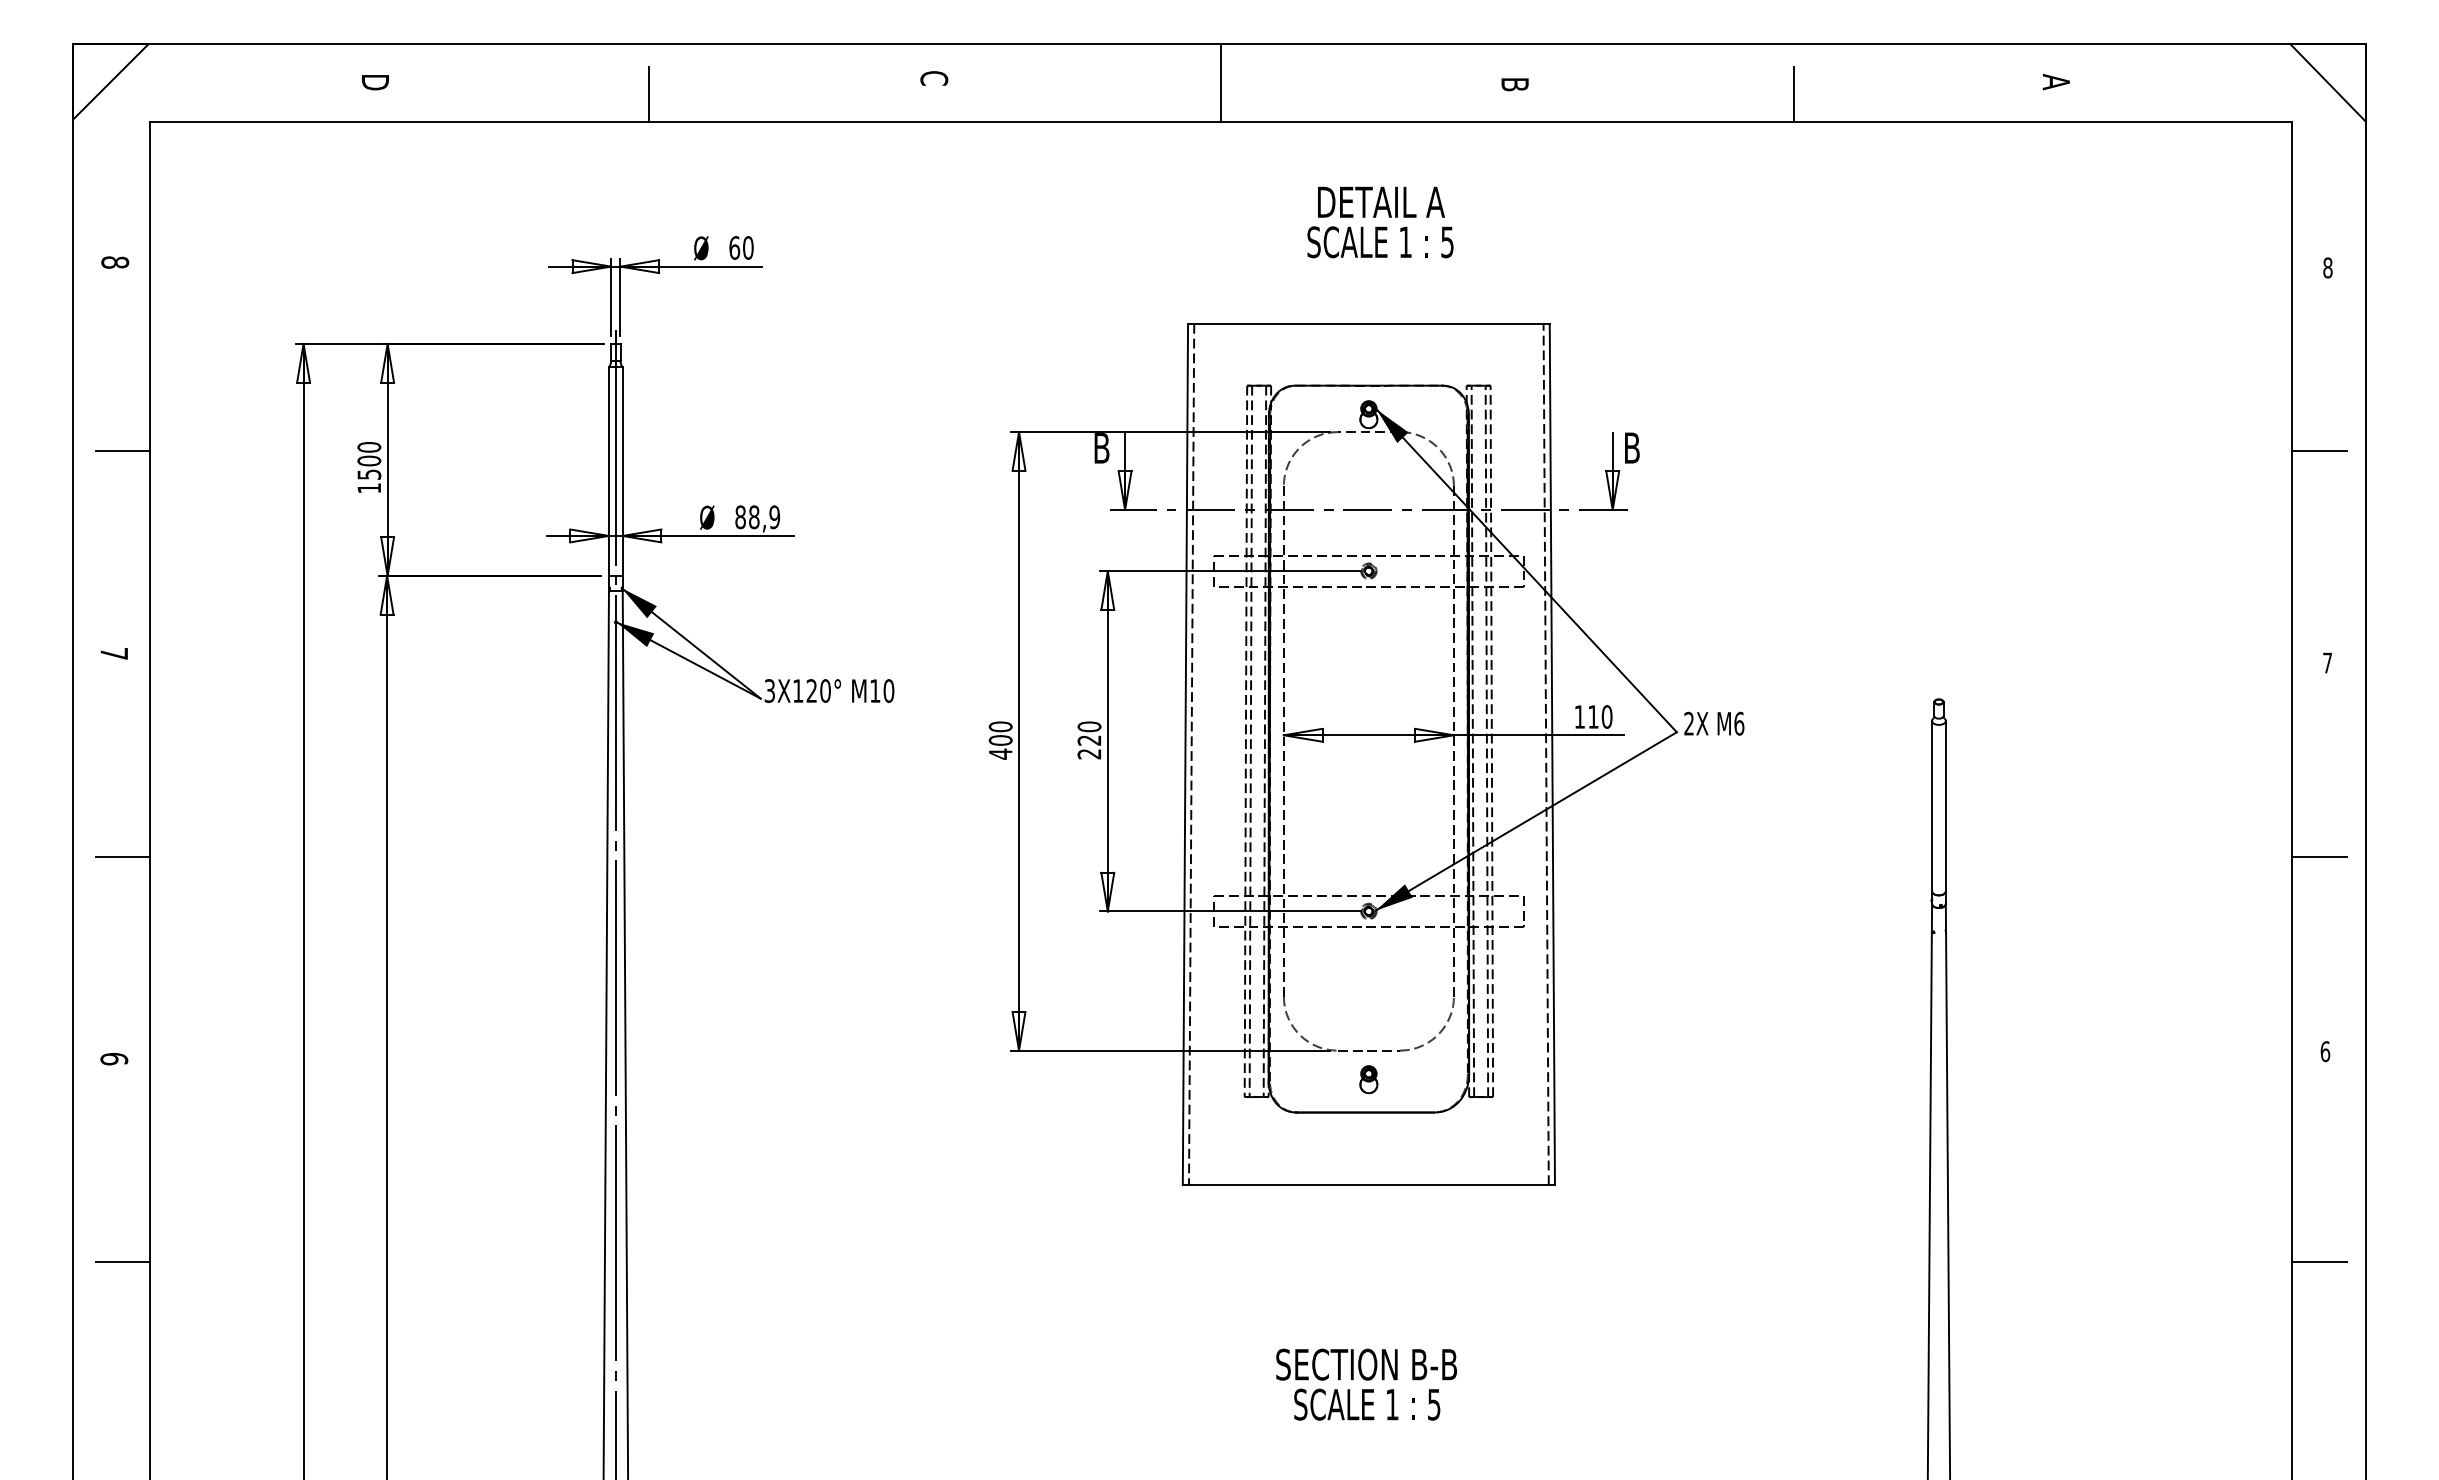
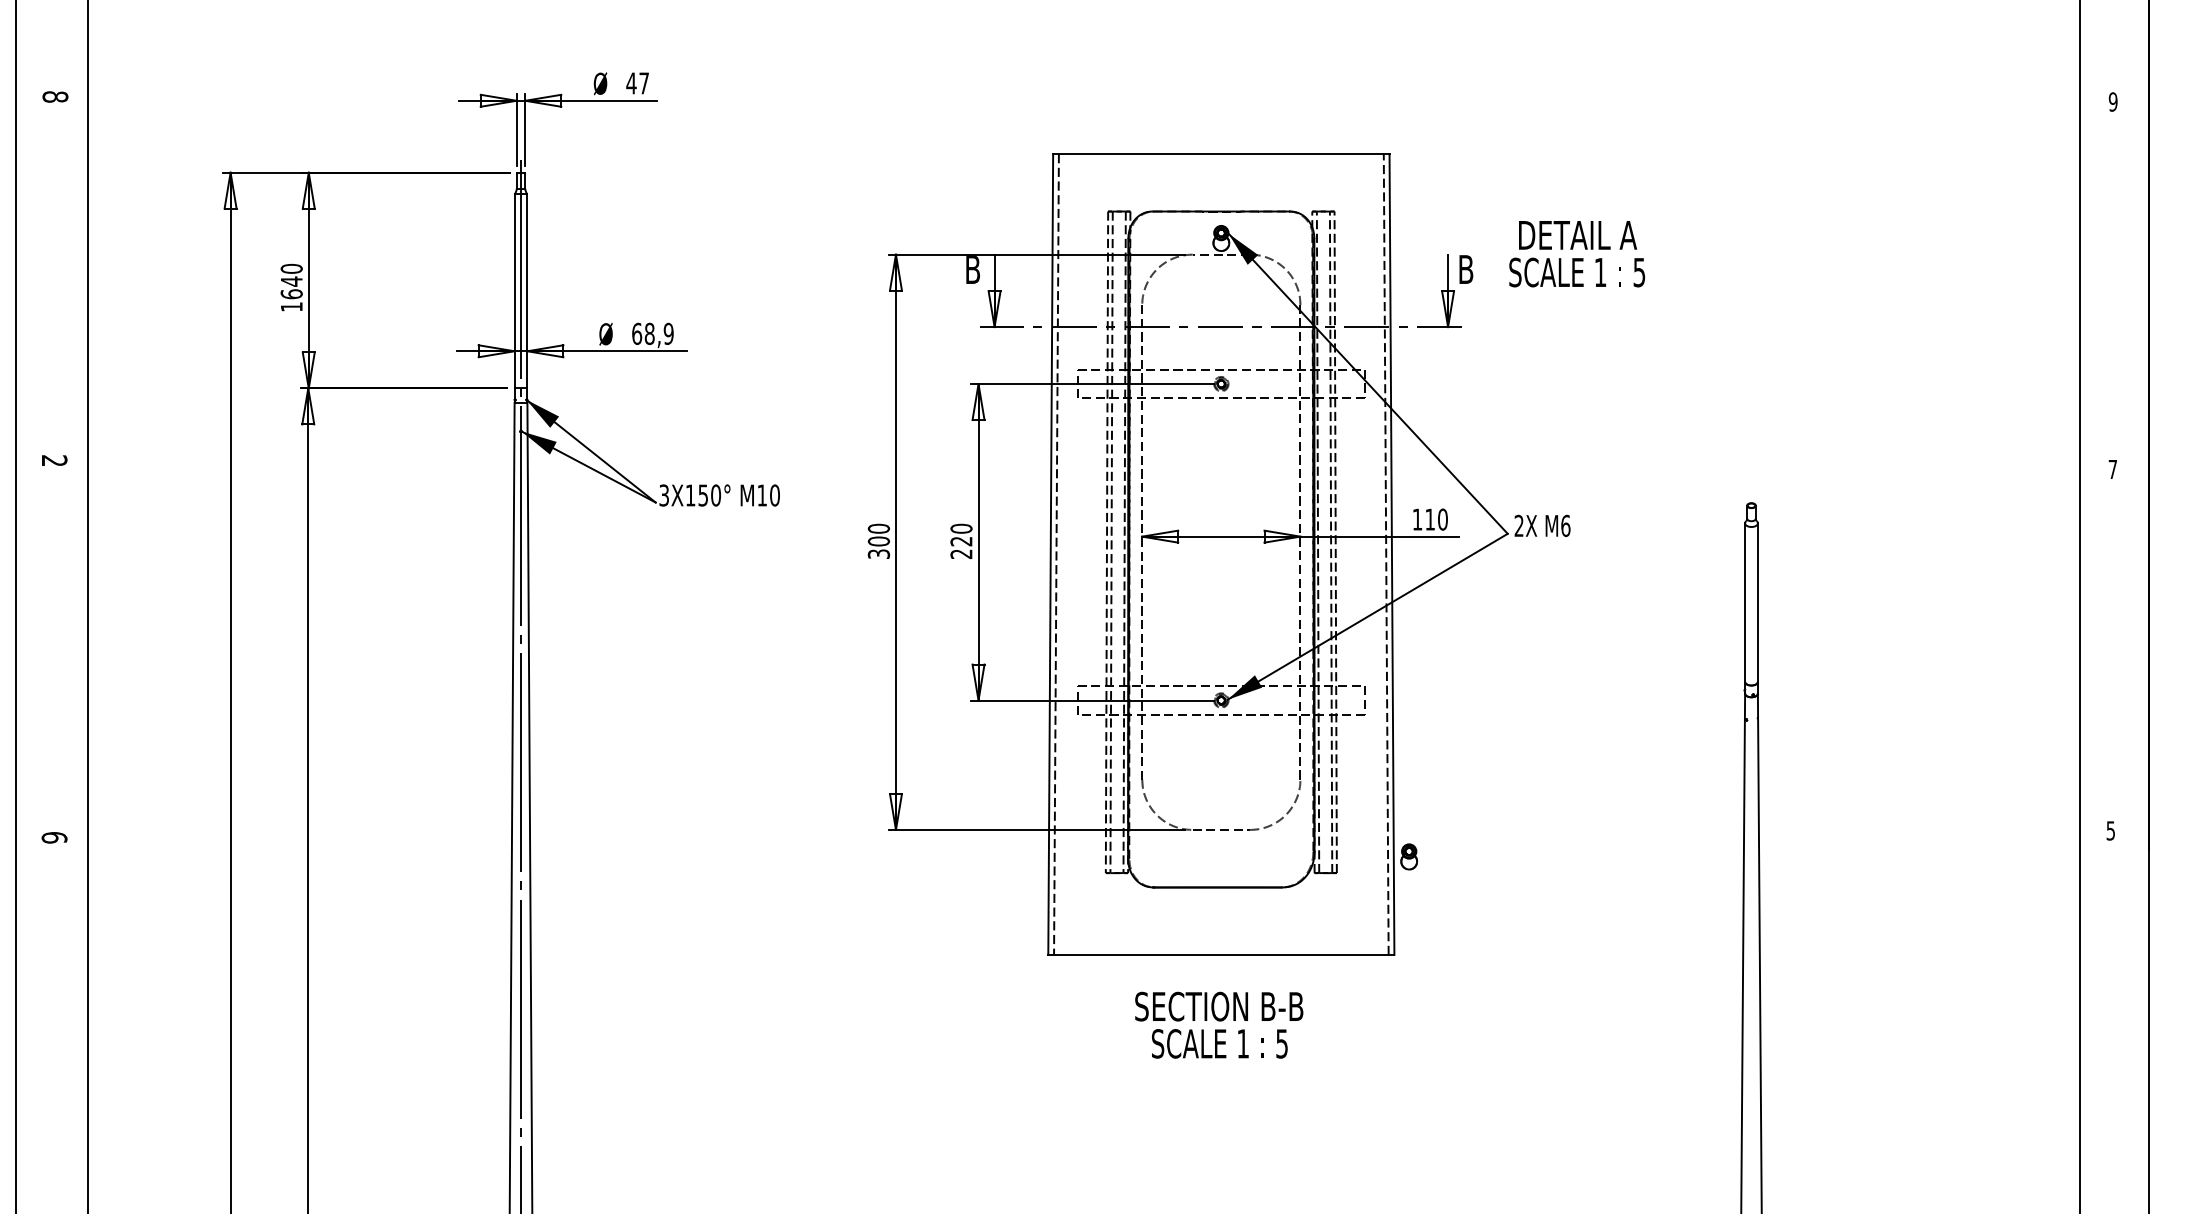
text: (1380, 222) -> (1577, 254), moved
text: (741, 247) -> (637, 83), 60 -> 47
text: (2327, 267) -> (2112, 101), 8 -> 9
line: (123, 451) -> (63, 272), removed
line: (2319, 451) -> (2105, 272), removed
text: (369, 467) -> (291, 287), 1500 -> 1640
text: (740, 517) -> (636, 334), 88,9 -> 68,9
text: (114, 653) -> (54, 460), 7 -> 2
text: (811, 690) -> (702, 495), 3X120° -> 3X150°
text: (1000, 753) -> (878, 553), 400 -> 300
line: (123, 856) -> (63, 649), removed
line: (2319, 856) -> (2105, 649), removed
text: (2325, 1051) -> (2110, 830), 6 -> 5
part: (1368, 1079) -> (1408, 856), moved
line: (123, 1261) -> (63, 1026), removed
line: (2319, 1261) -> (2105, 1026), removed
text: (1366, 1384) -> (1219, 1025), moved

